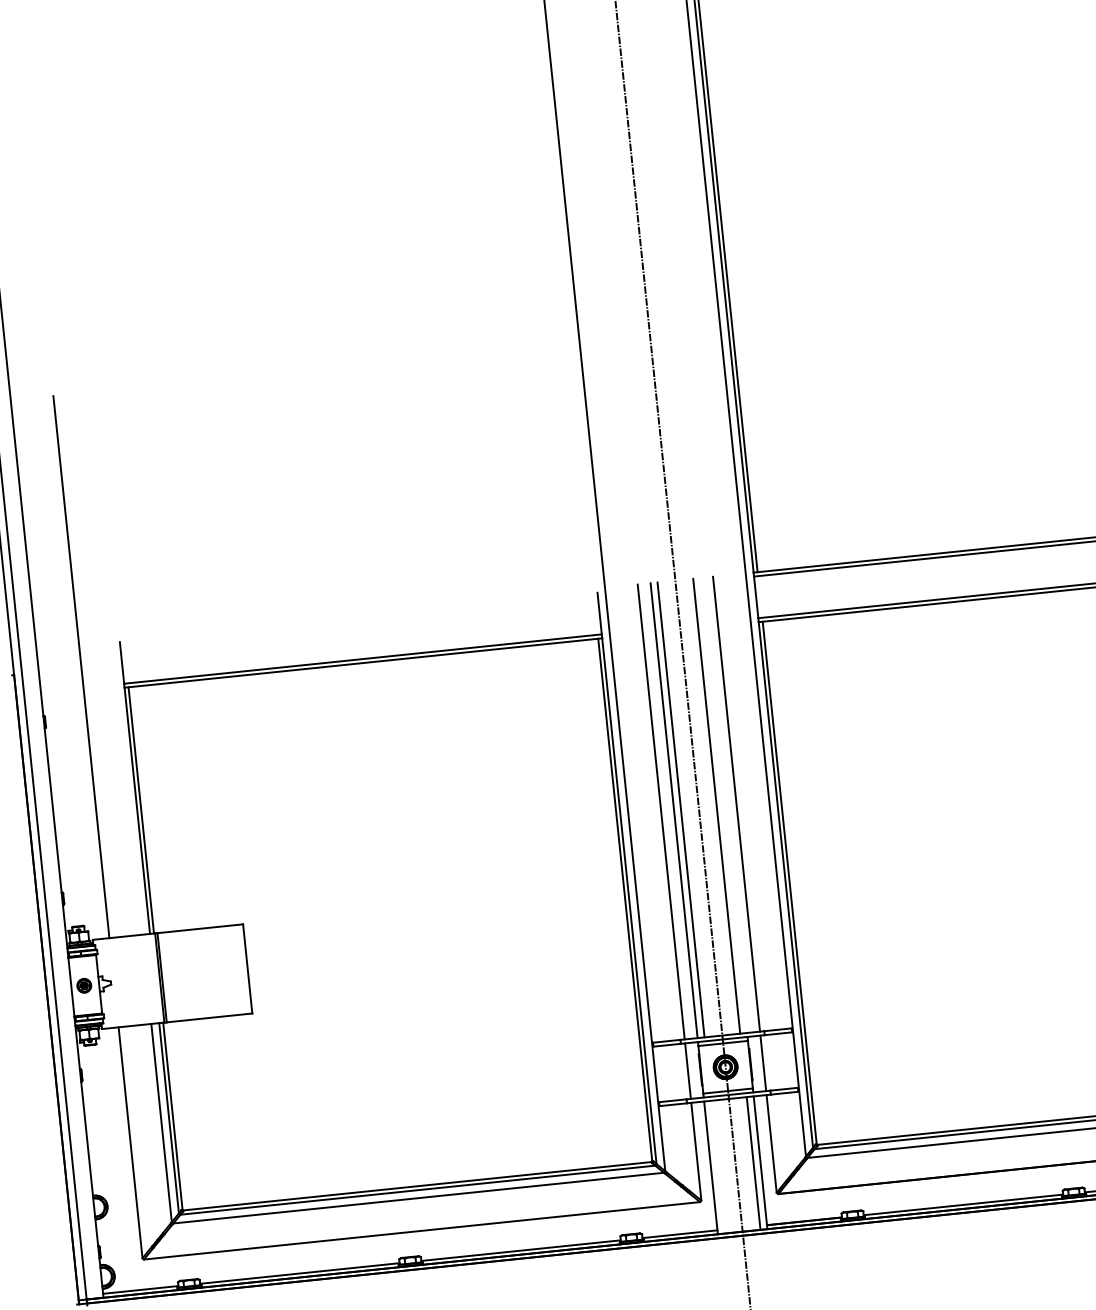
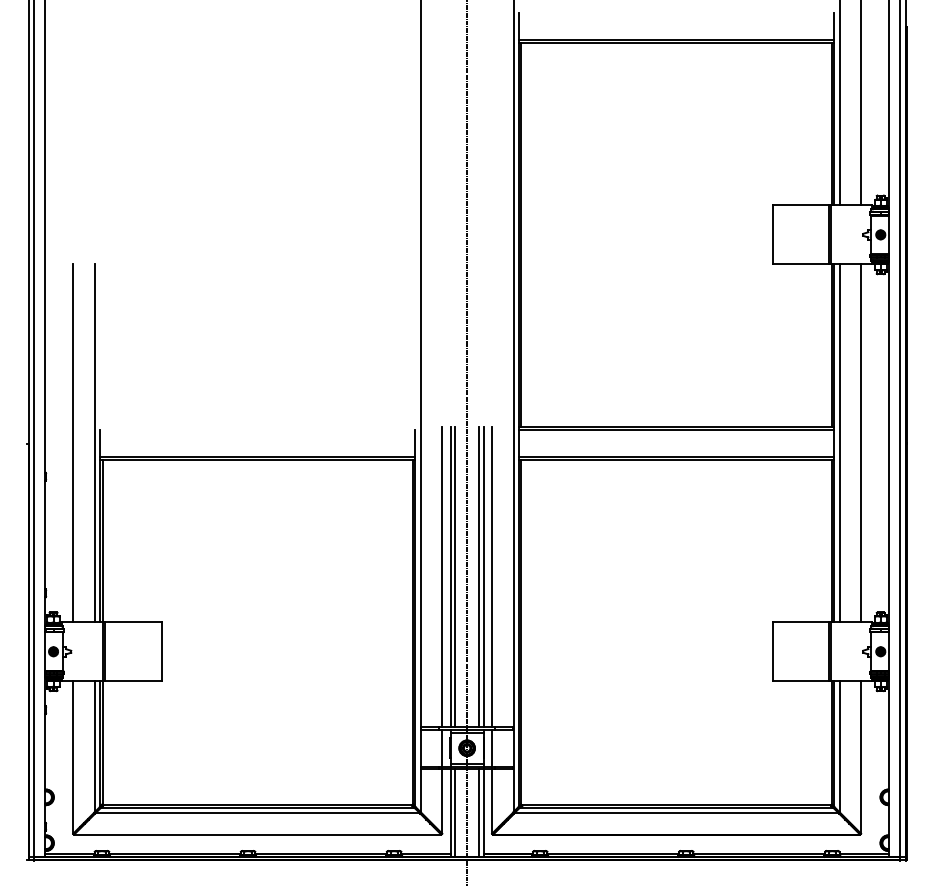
line: (113, 664) -> (94, 443), added
line: (723, 804) -> (483, 576), added
line: (718, 1166) -> (455, 812), added

